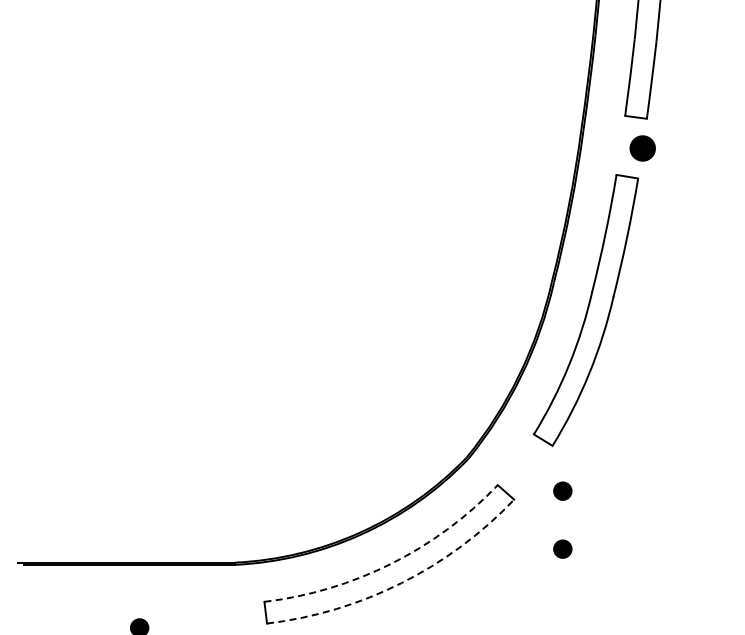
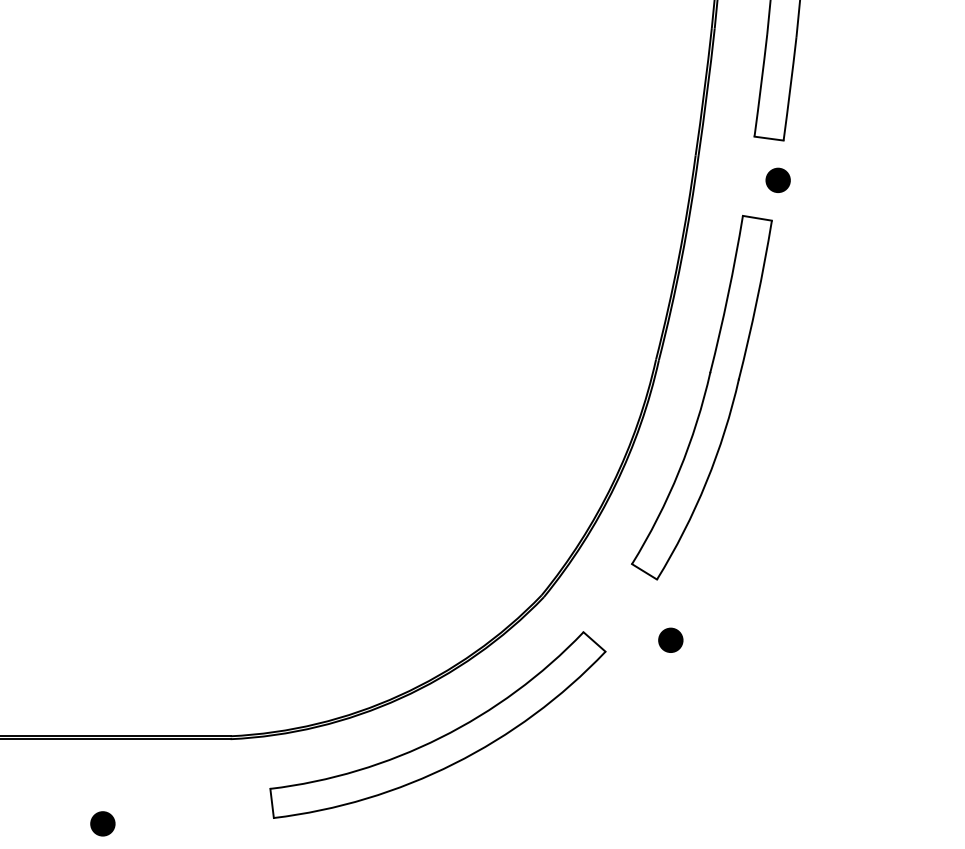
part: (642, 148) -> (777, 180), size x0.71
part: (562, 548) -> (670, 717), removed
arc: (391, 563) -> (440, 737), dashed -> solid
arc: (401, 583) -> (454, 764), dashed -> solid

